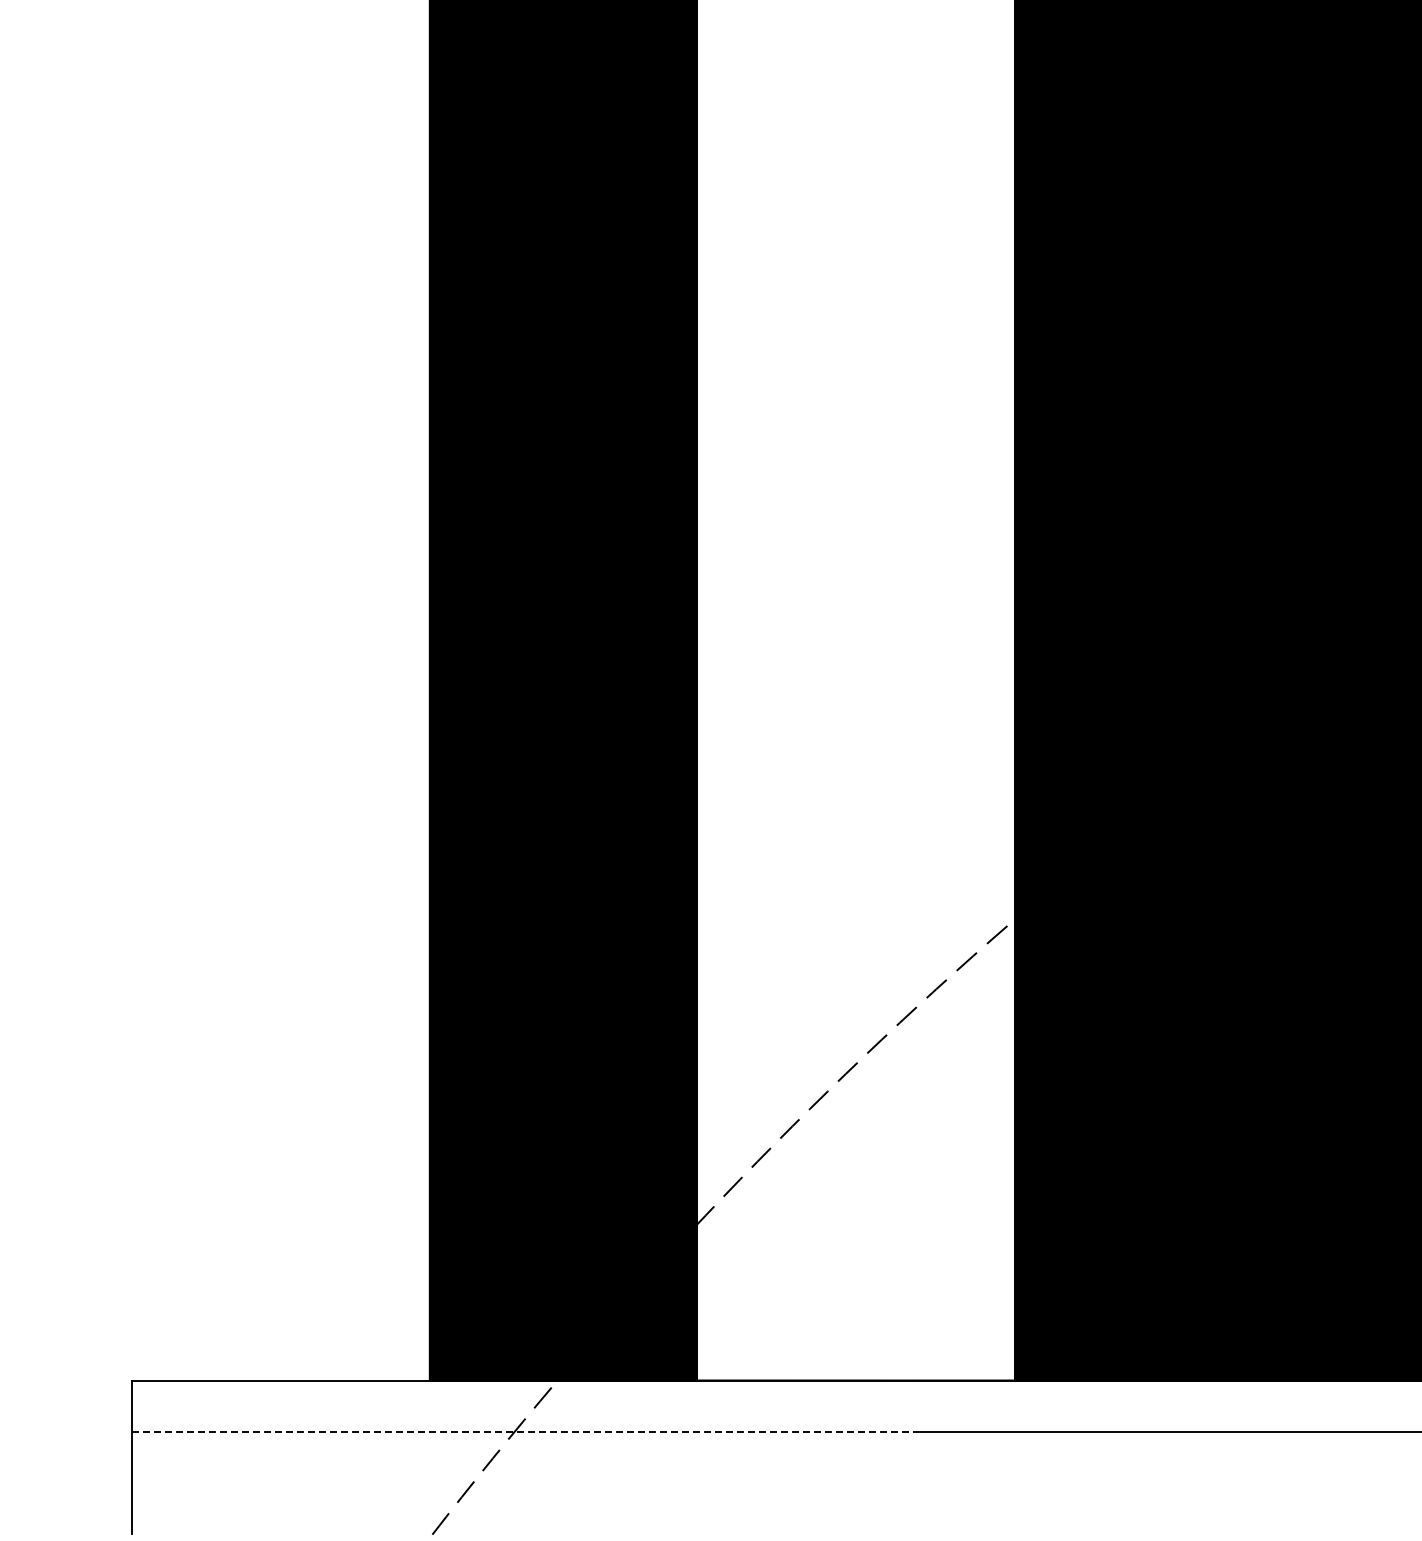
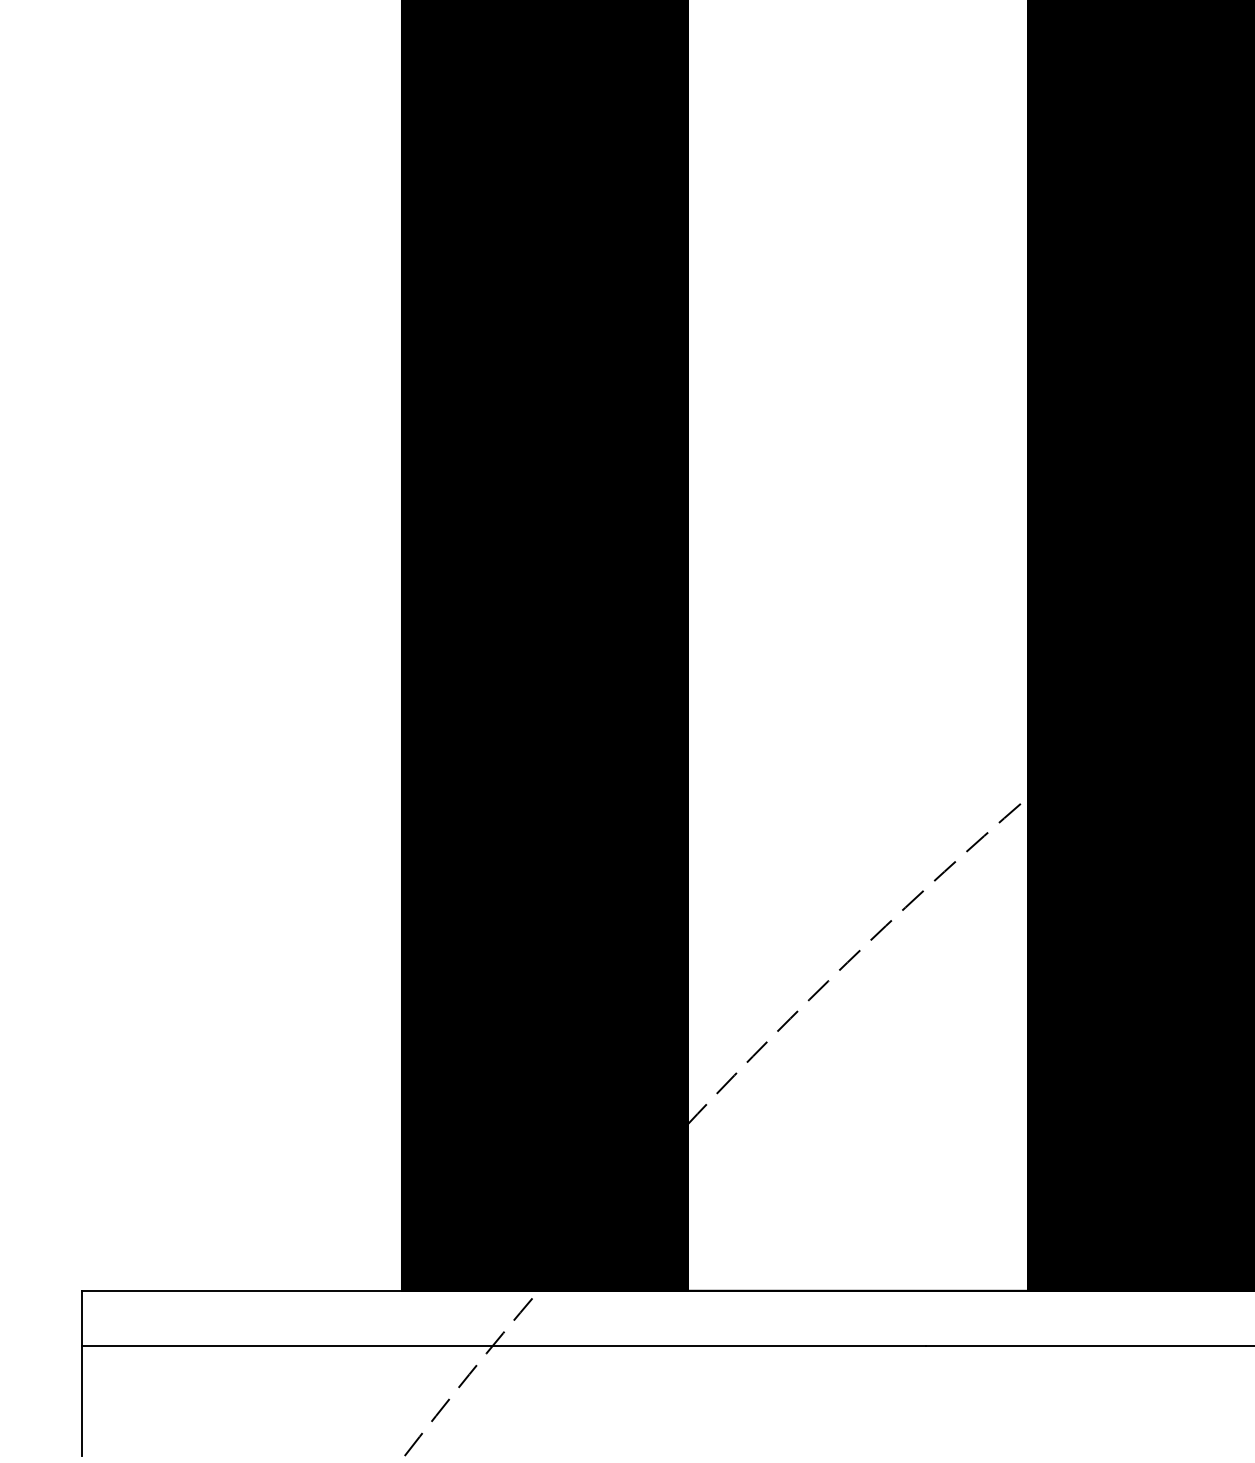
line: (525, 1432) -> (504, 1346), dashed -> solid

